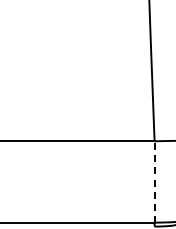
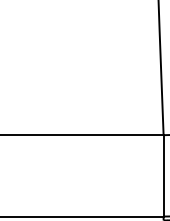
line: (154, 181) -> (163, 175), dashed -> solid

